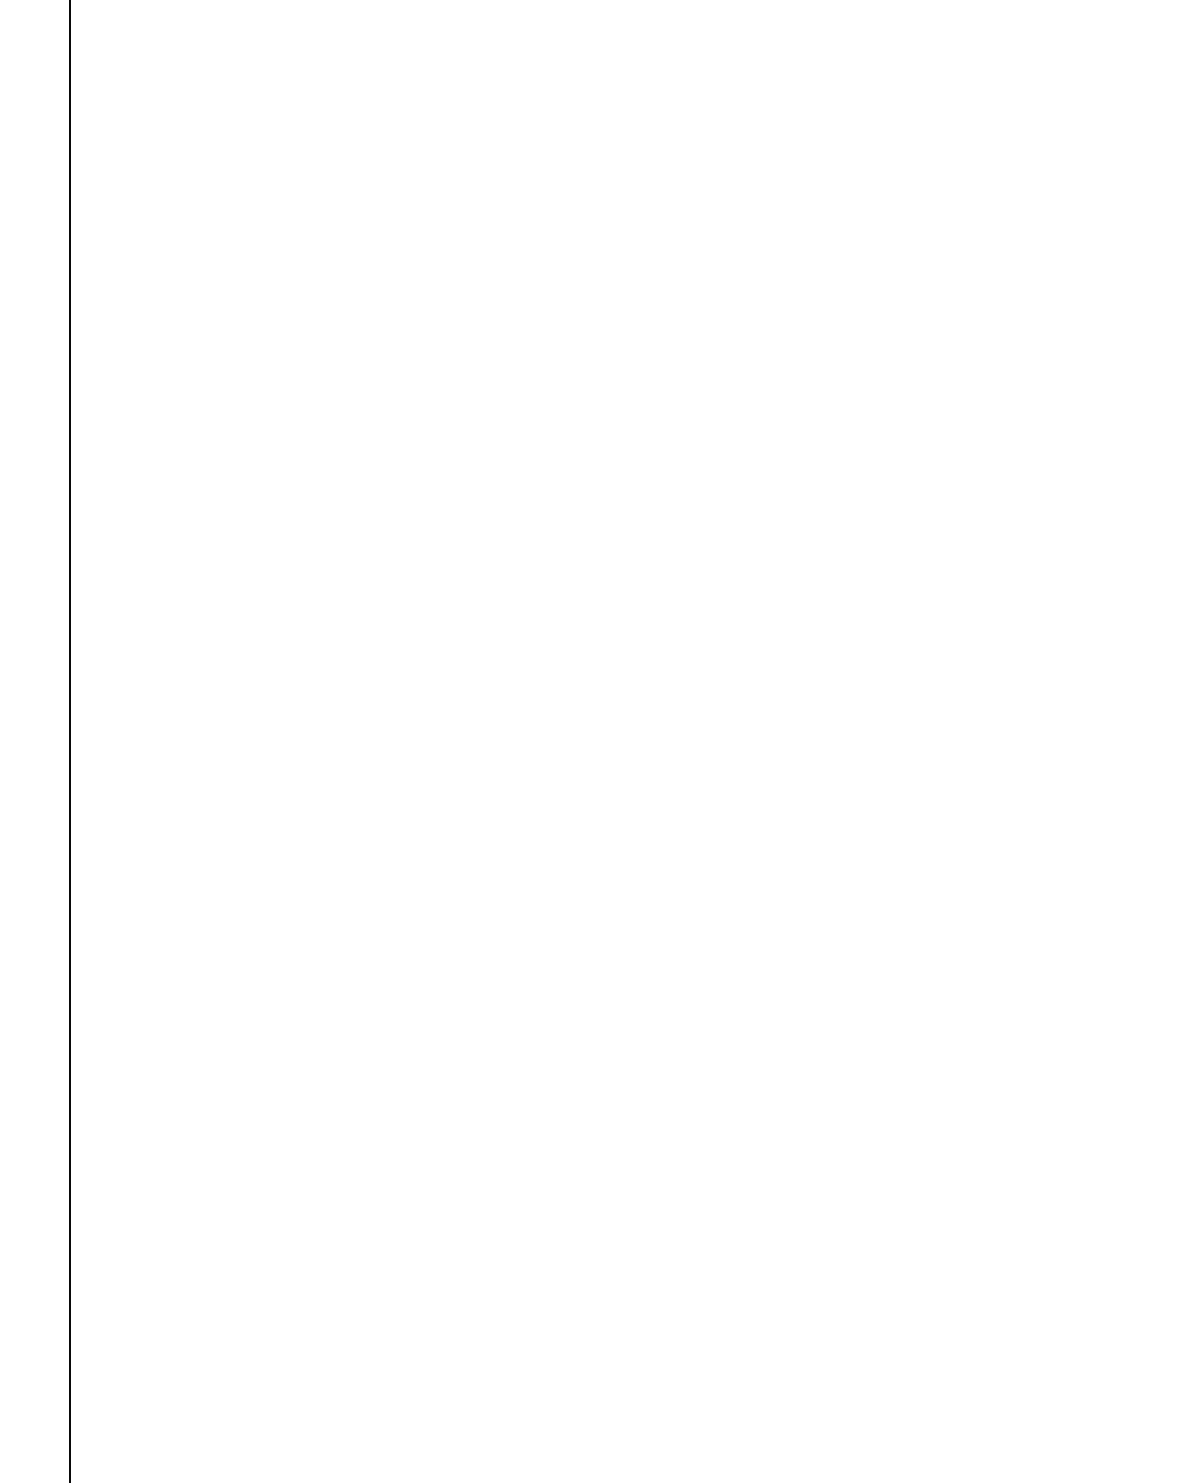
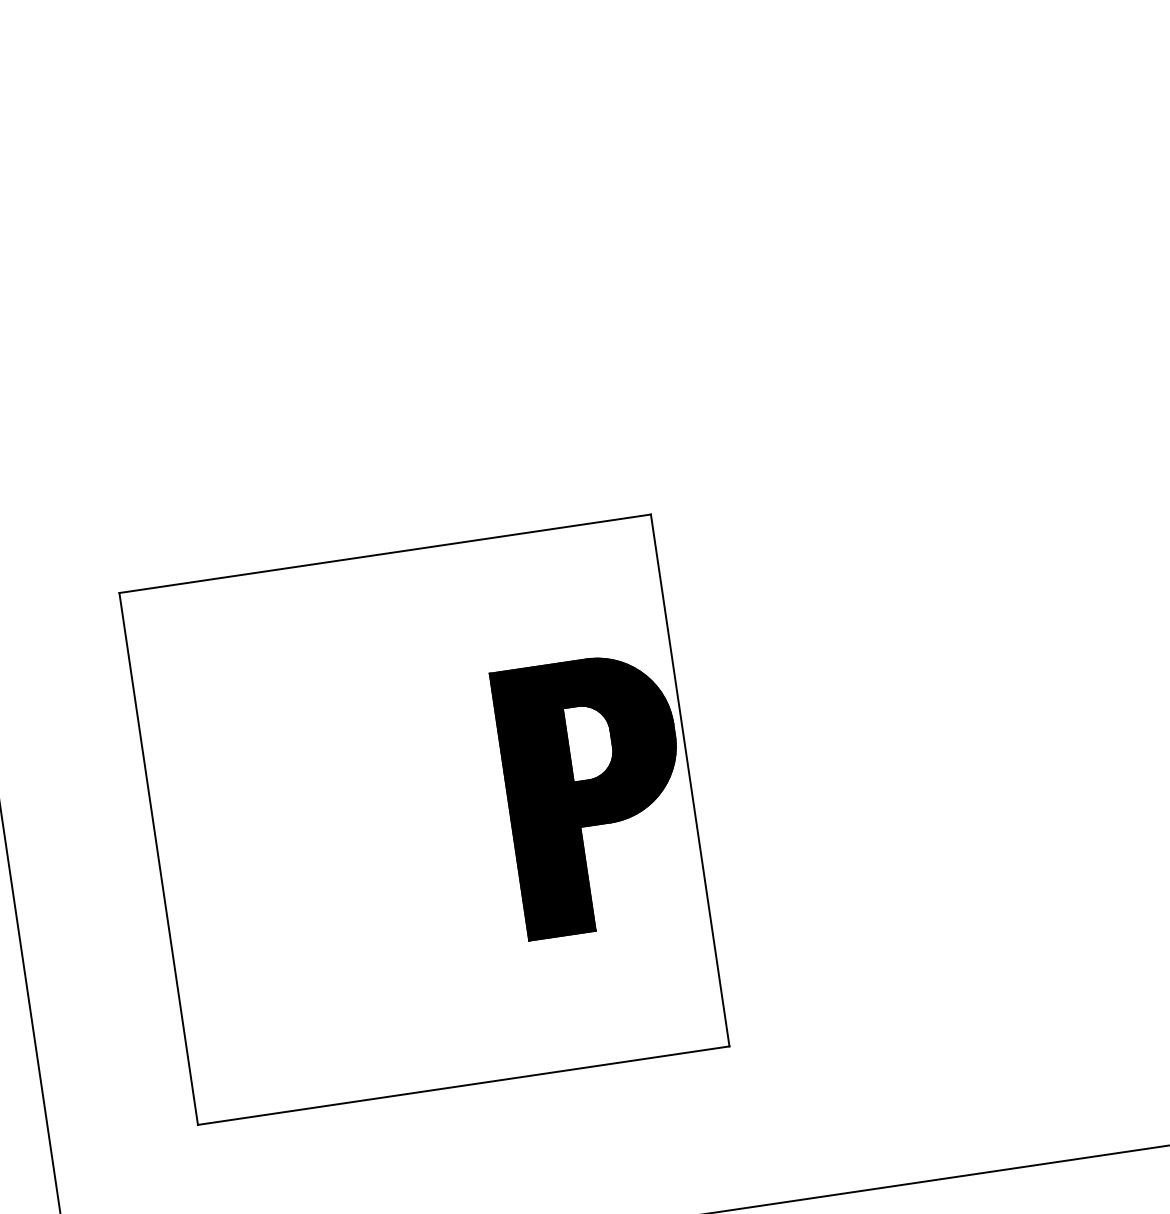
part: (487, 1158) -> (423, 819), added

